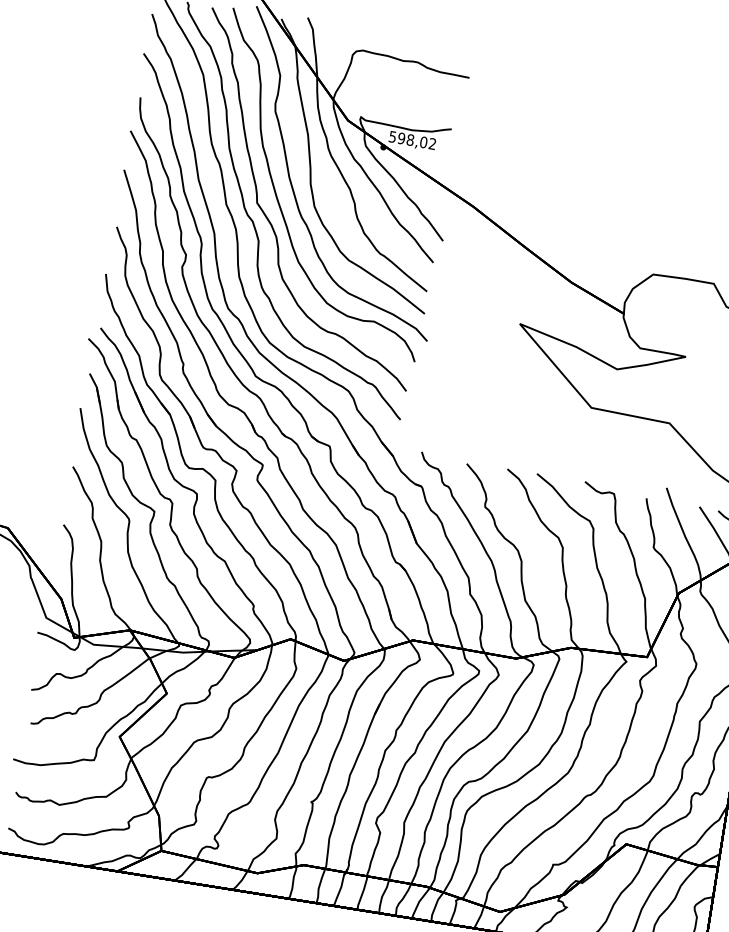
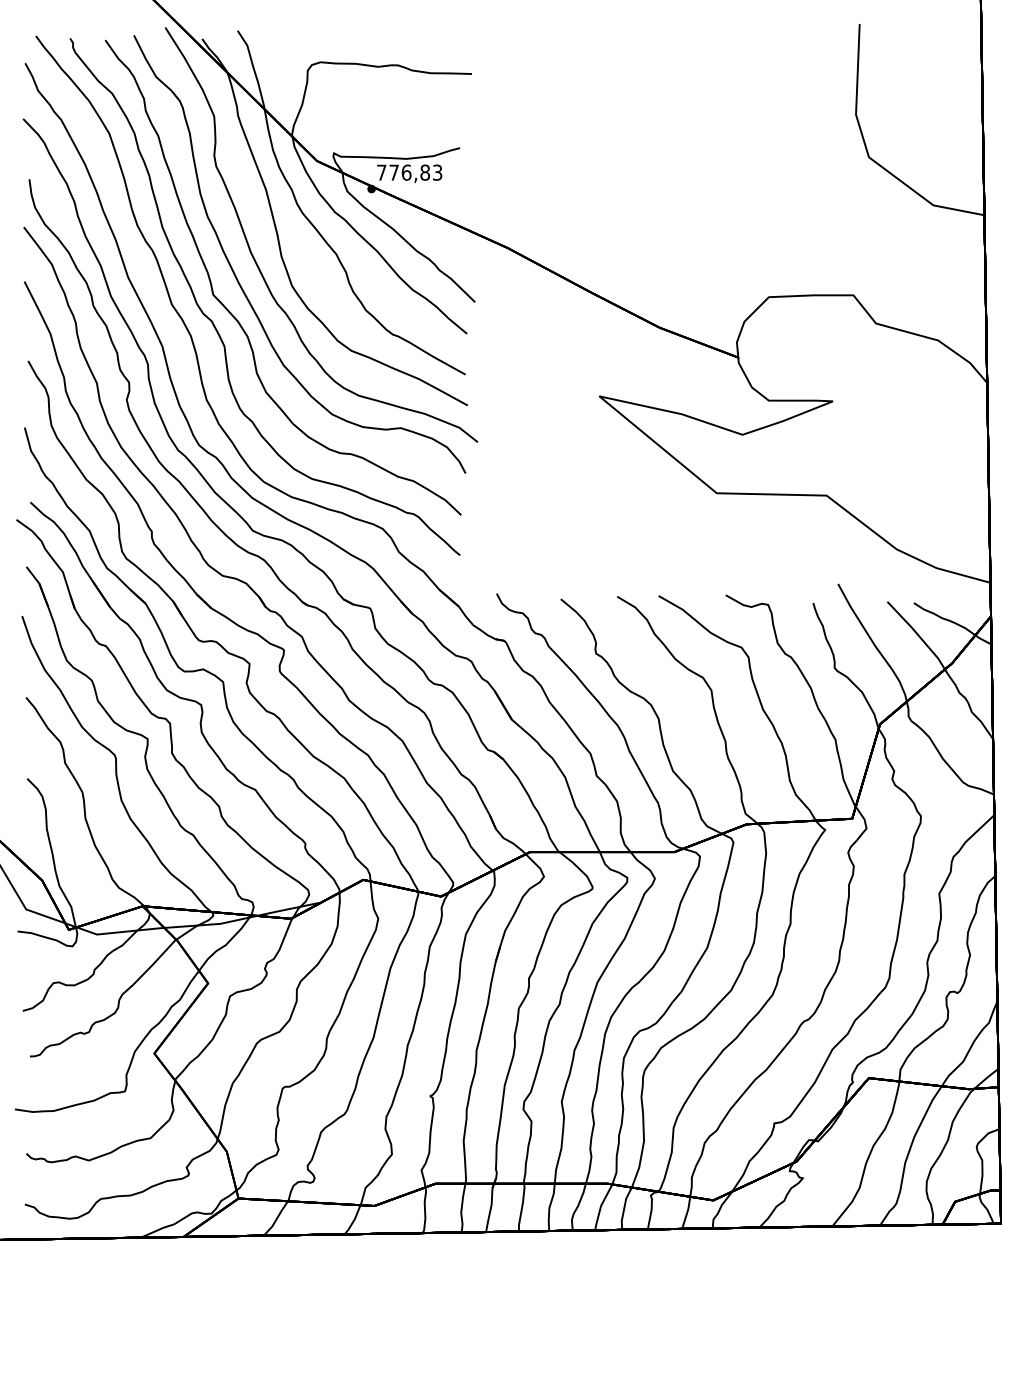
text: (412, 140) -> (409, 172), 598,02 -> 776,83

